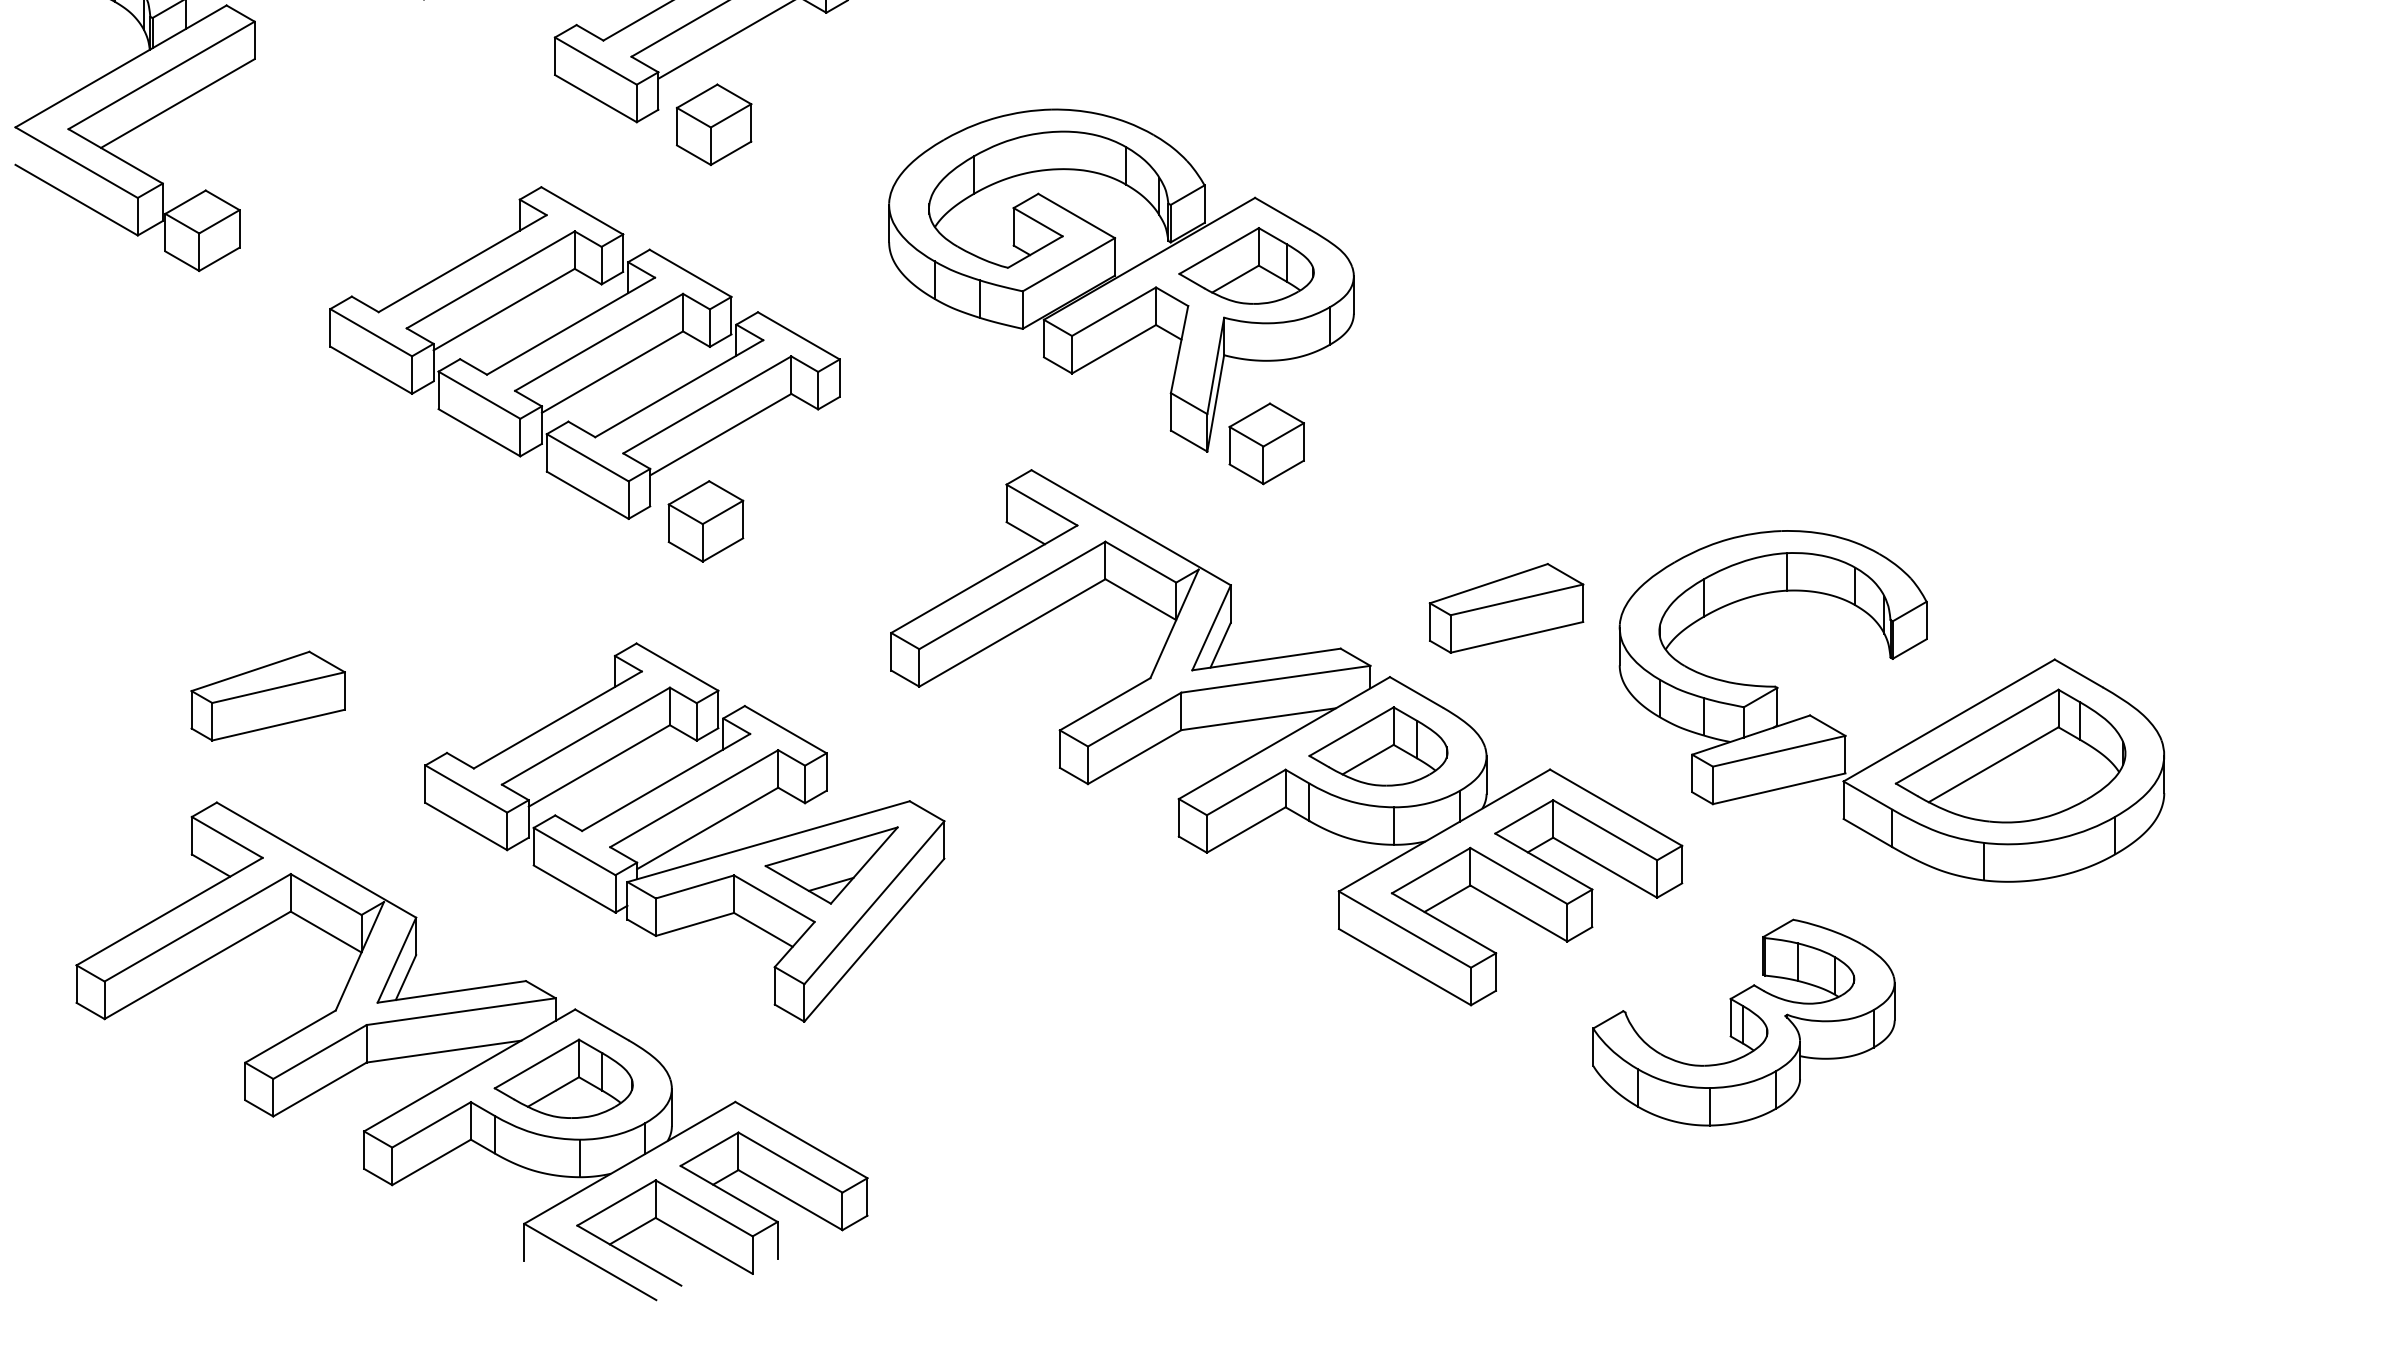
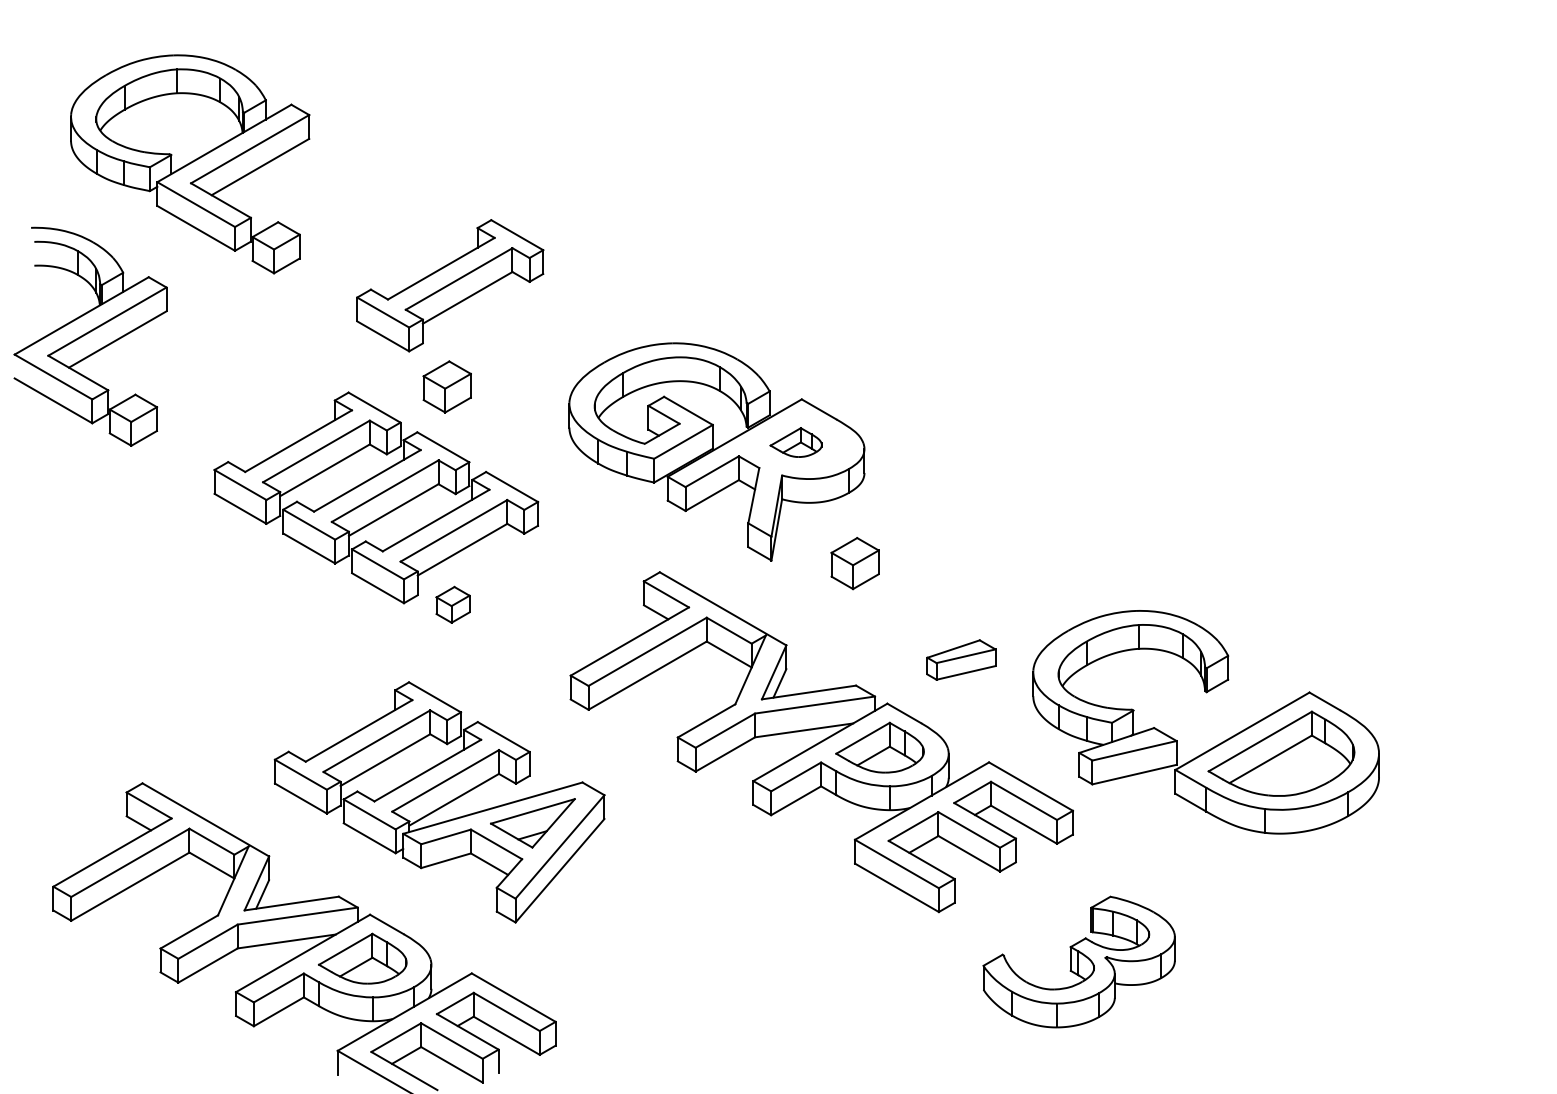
part: (712, 124) -> (446, 386), moved
part: (1245, 265) -> (795, 442), size x0.6
part: (1265, 443) -> (854, 563), moved
part: (705, 520) -> (452, 604), size x0.7
part: (1506, 607) -> (961, 659), size x0.7
part: (267, 695) -> (174, 715), removed
part: (1742, 1021) -> (1078, 961), moved

